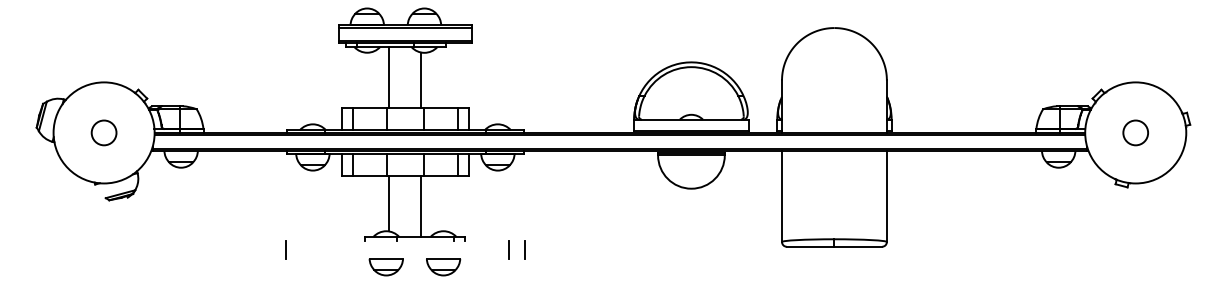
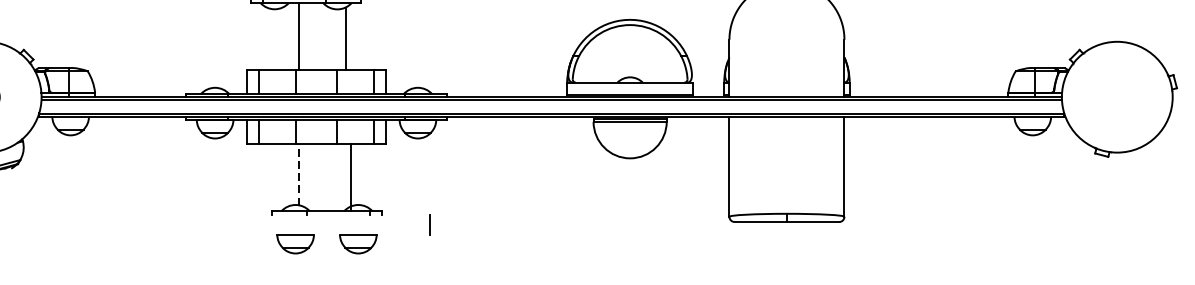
line: (421, 80) -> (346, 39), moved
circle: (1135, 132) -> (1117, 96), removed
line: (389, 203) -> (299, 174), solid -> dashed
line: (421, 205) -> (350, 176), moved
line: (285, 249) -> (185, 225), removed
line: (524, 249) -> (447, 225), removed

